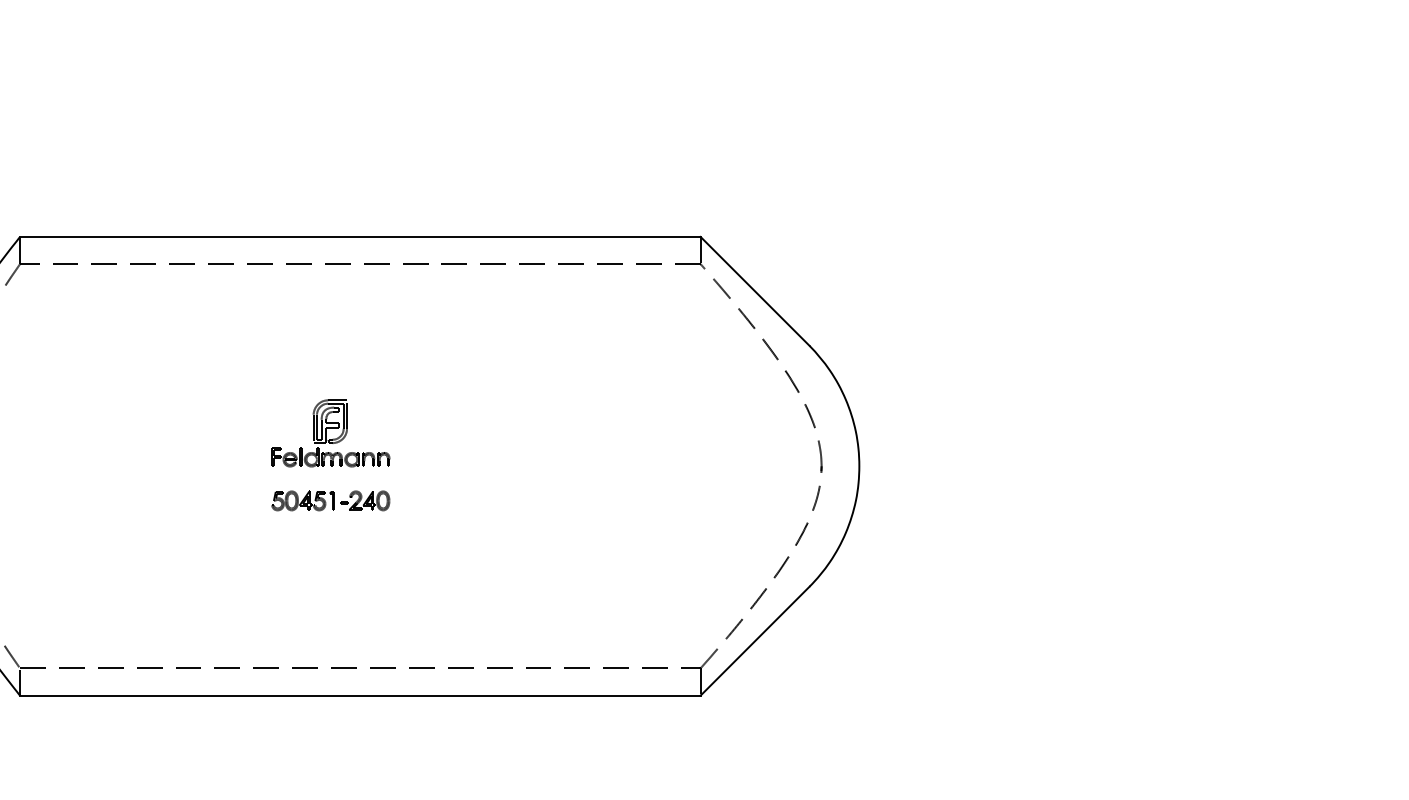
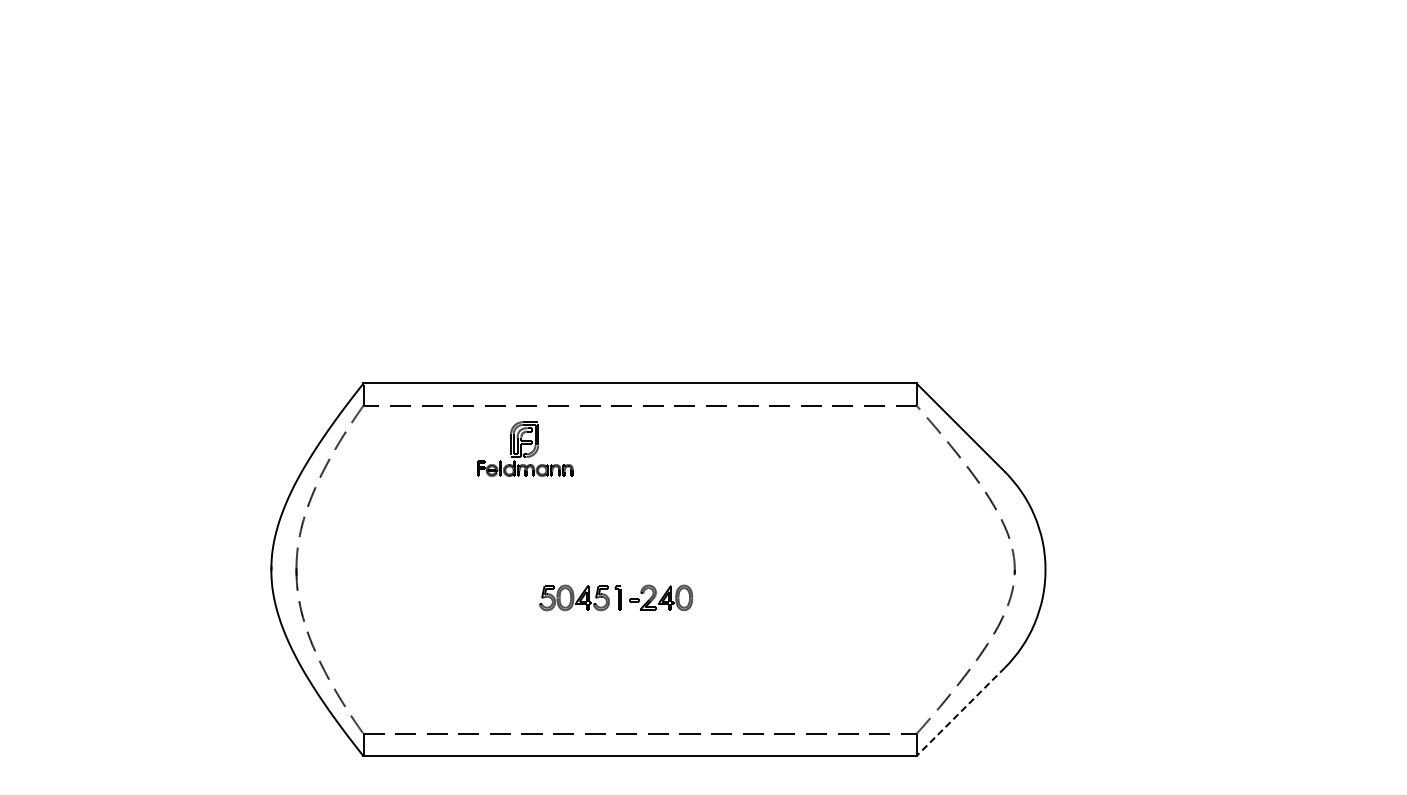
part: (331, 432) -> (525, 448), moved
part: (330, 500) -> (615, 597), size x1.6
line: (754, 640) -> (960, 711), solid -> dashed

